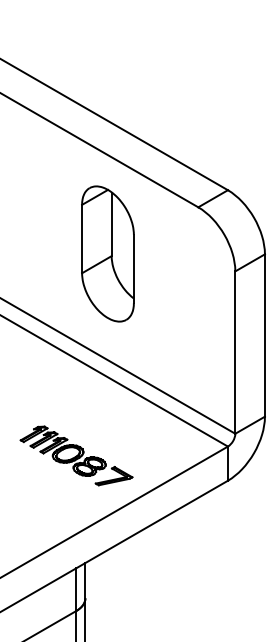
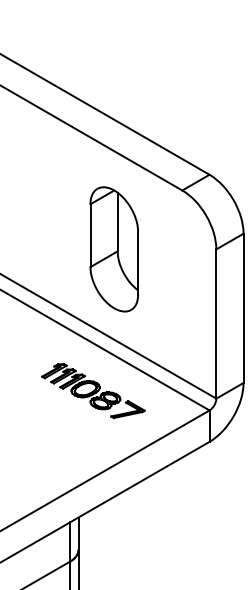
part: (107, 254) -> (113, 249), moved
part: (76, 455) -> (93, 390), moved

